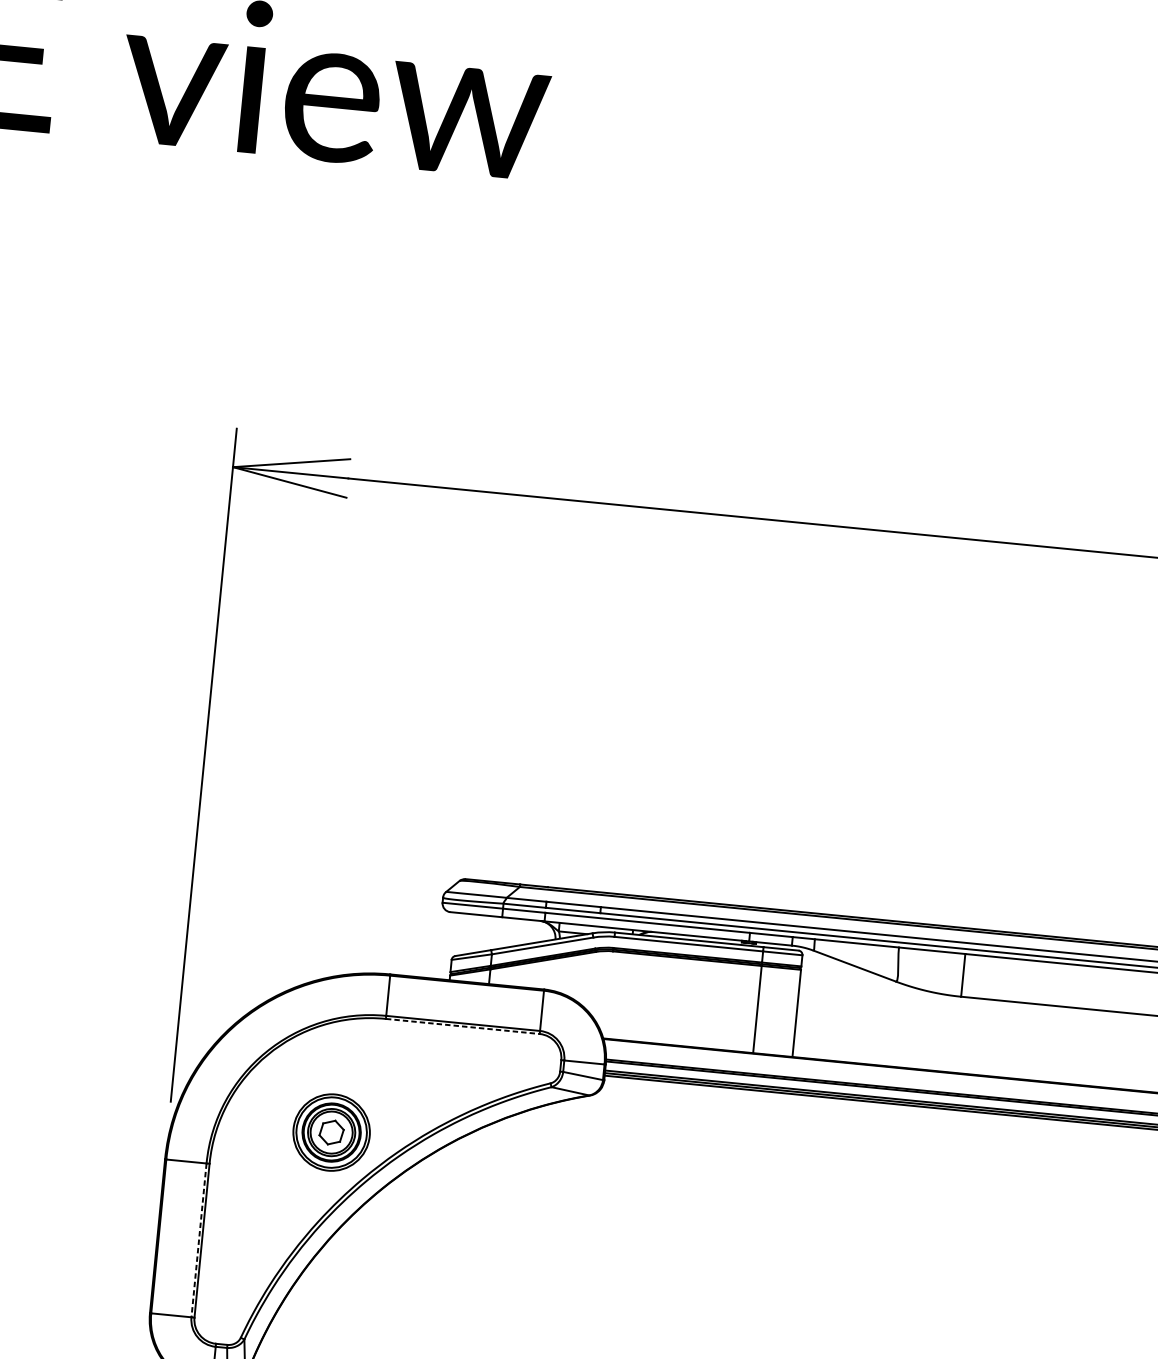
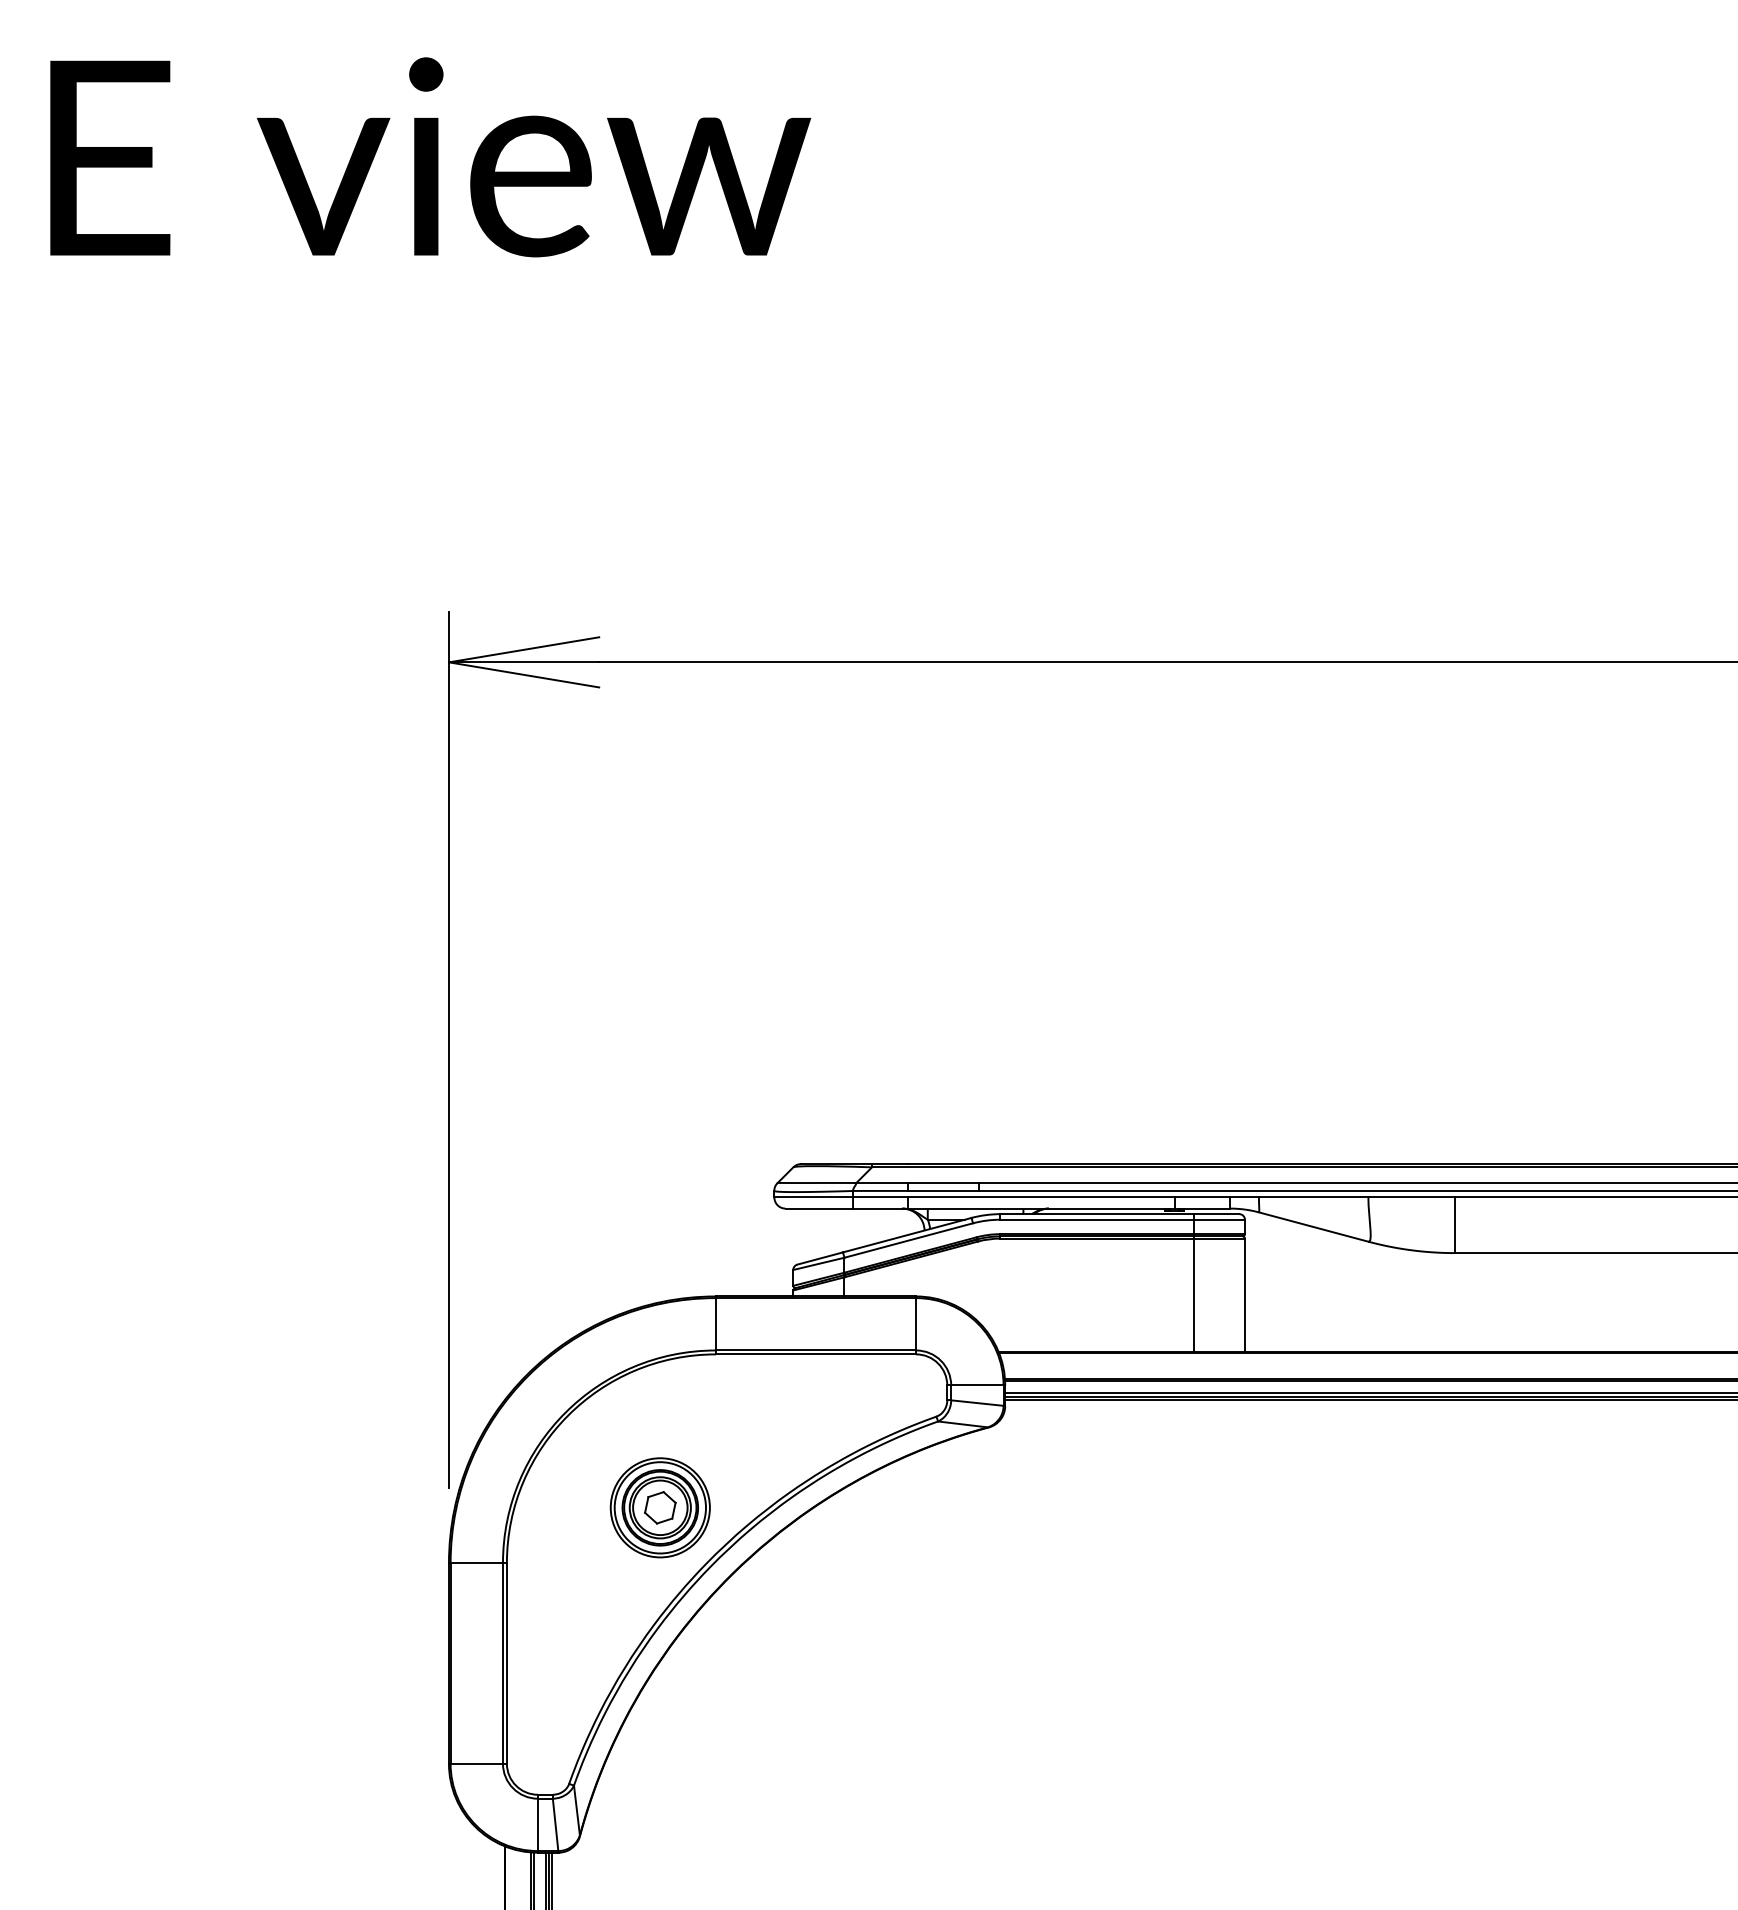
line: (463, 1026) -> (816, 1354), dashed -> solid
line: (198, 1241) -> (502, 1664), dashed -> solid

